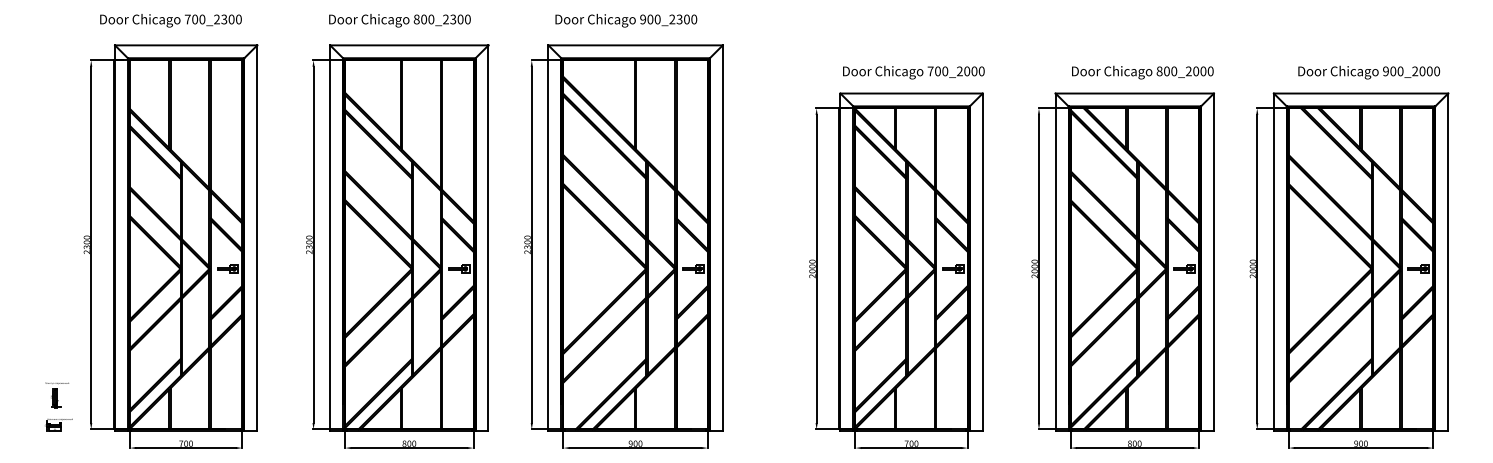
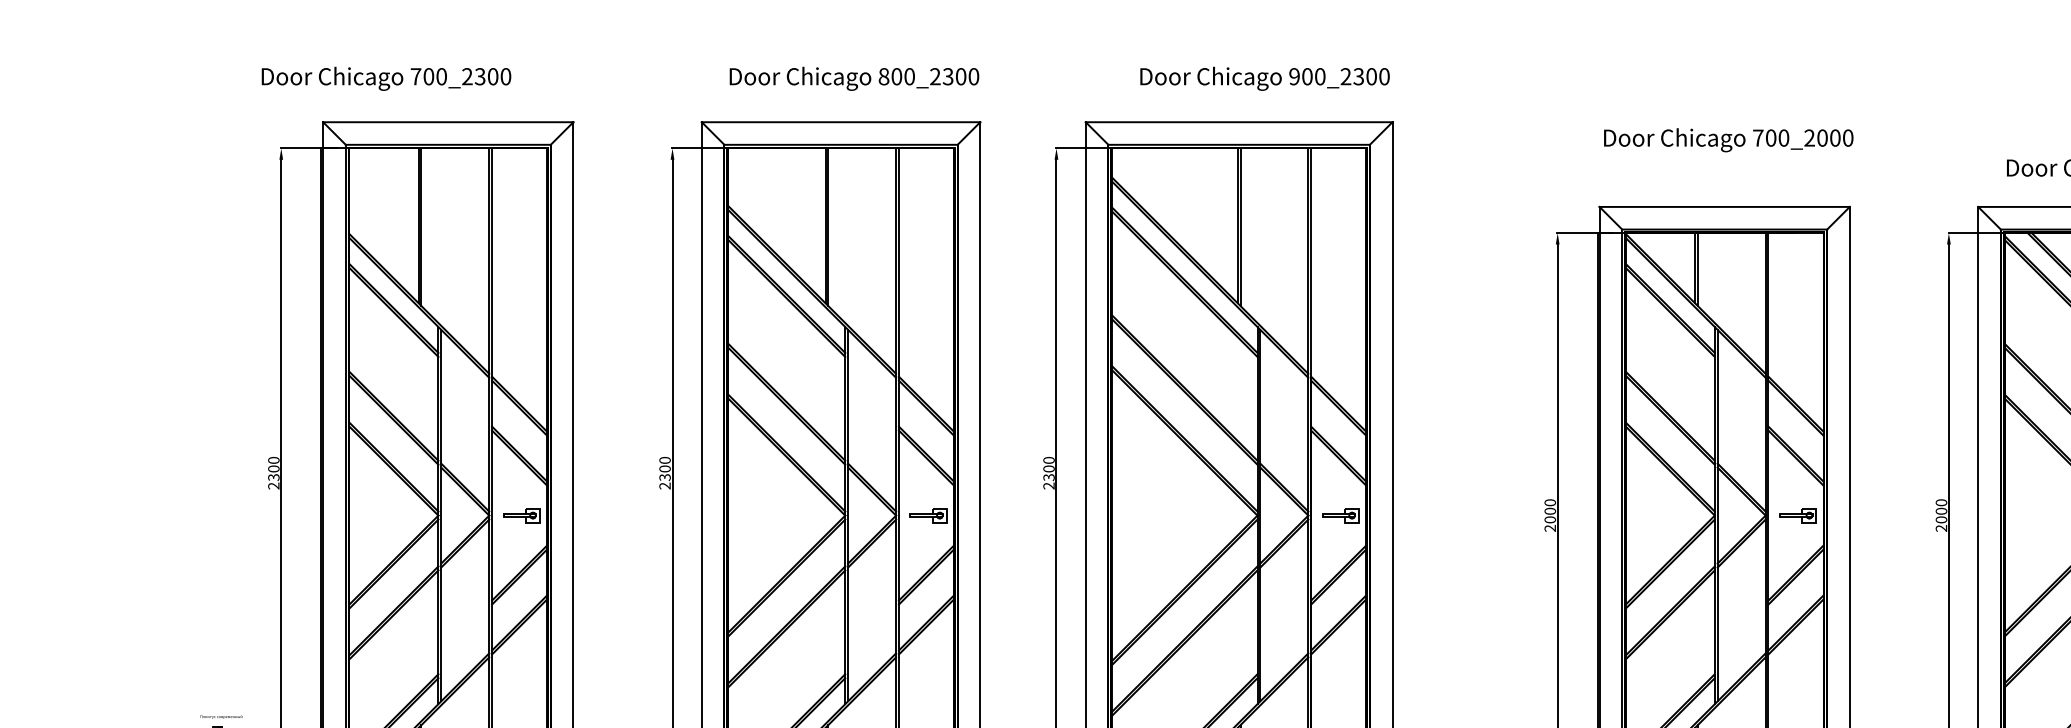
text: (170, 20) -> (385, 78), moved
text: (399, 20) -> (853, 78), moved
text: (626, 20) -> (1265, 78), moved
text: (913, 72) -> (1728, 140), moved

